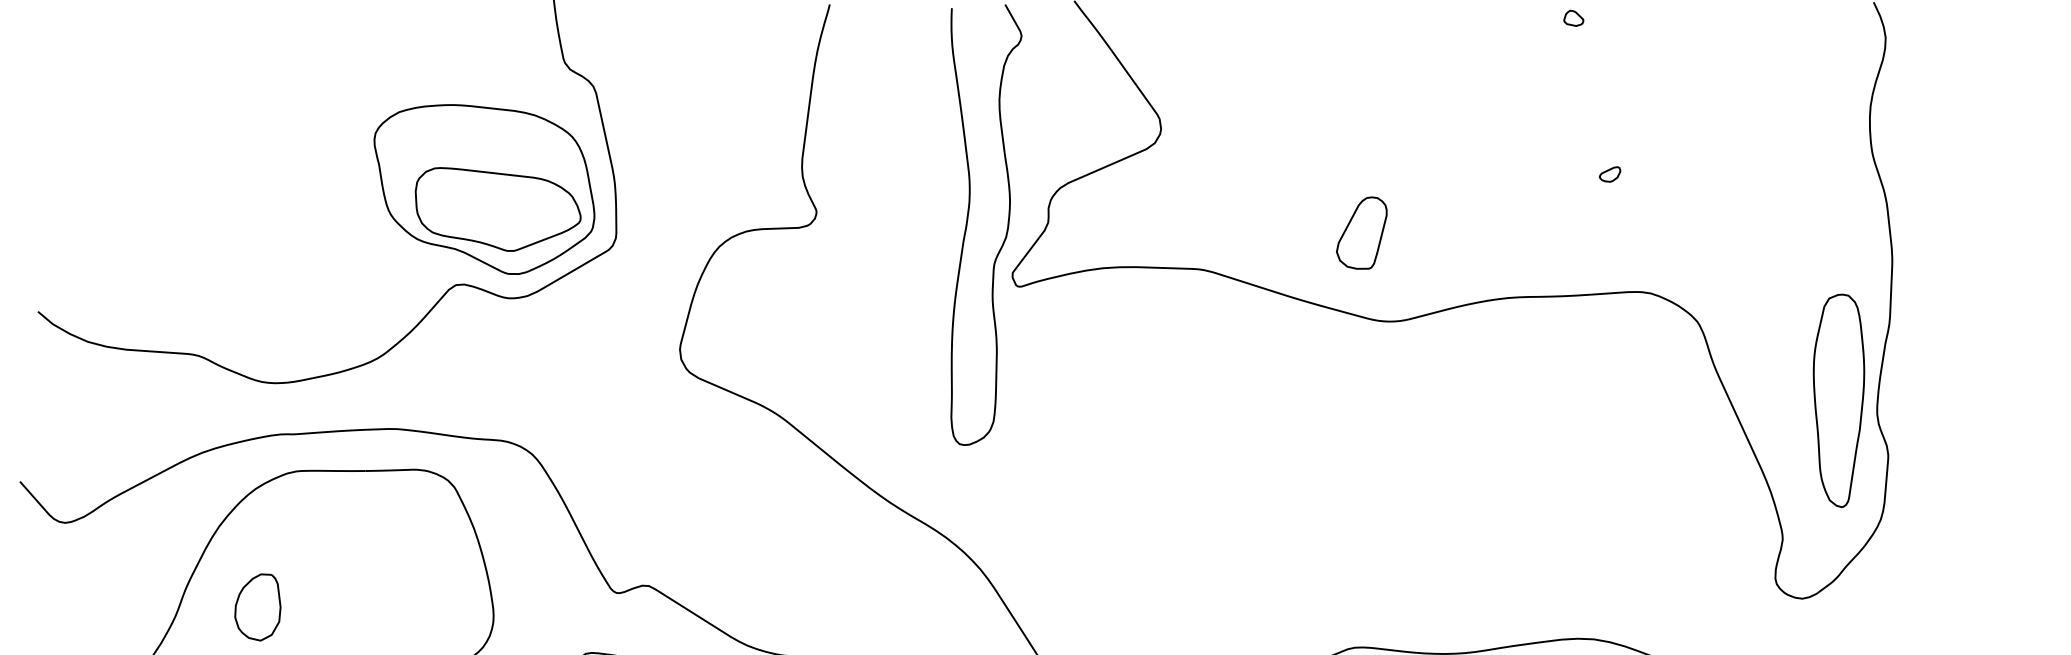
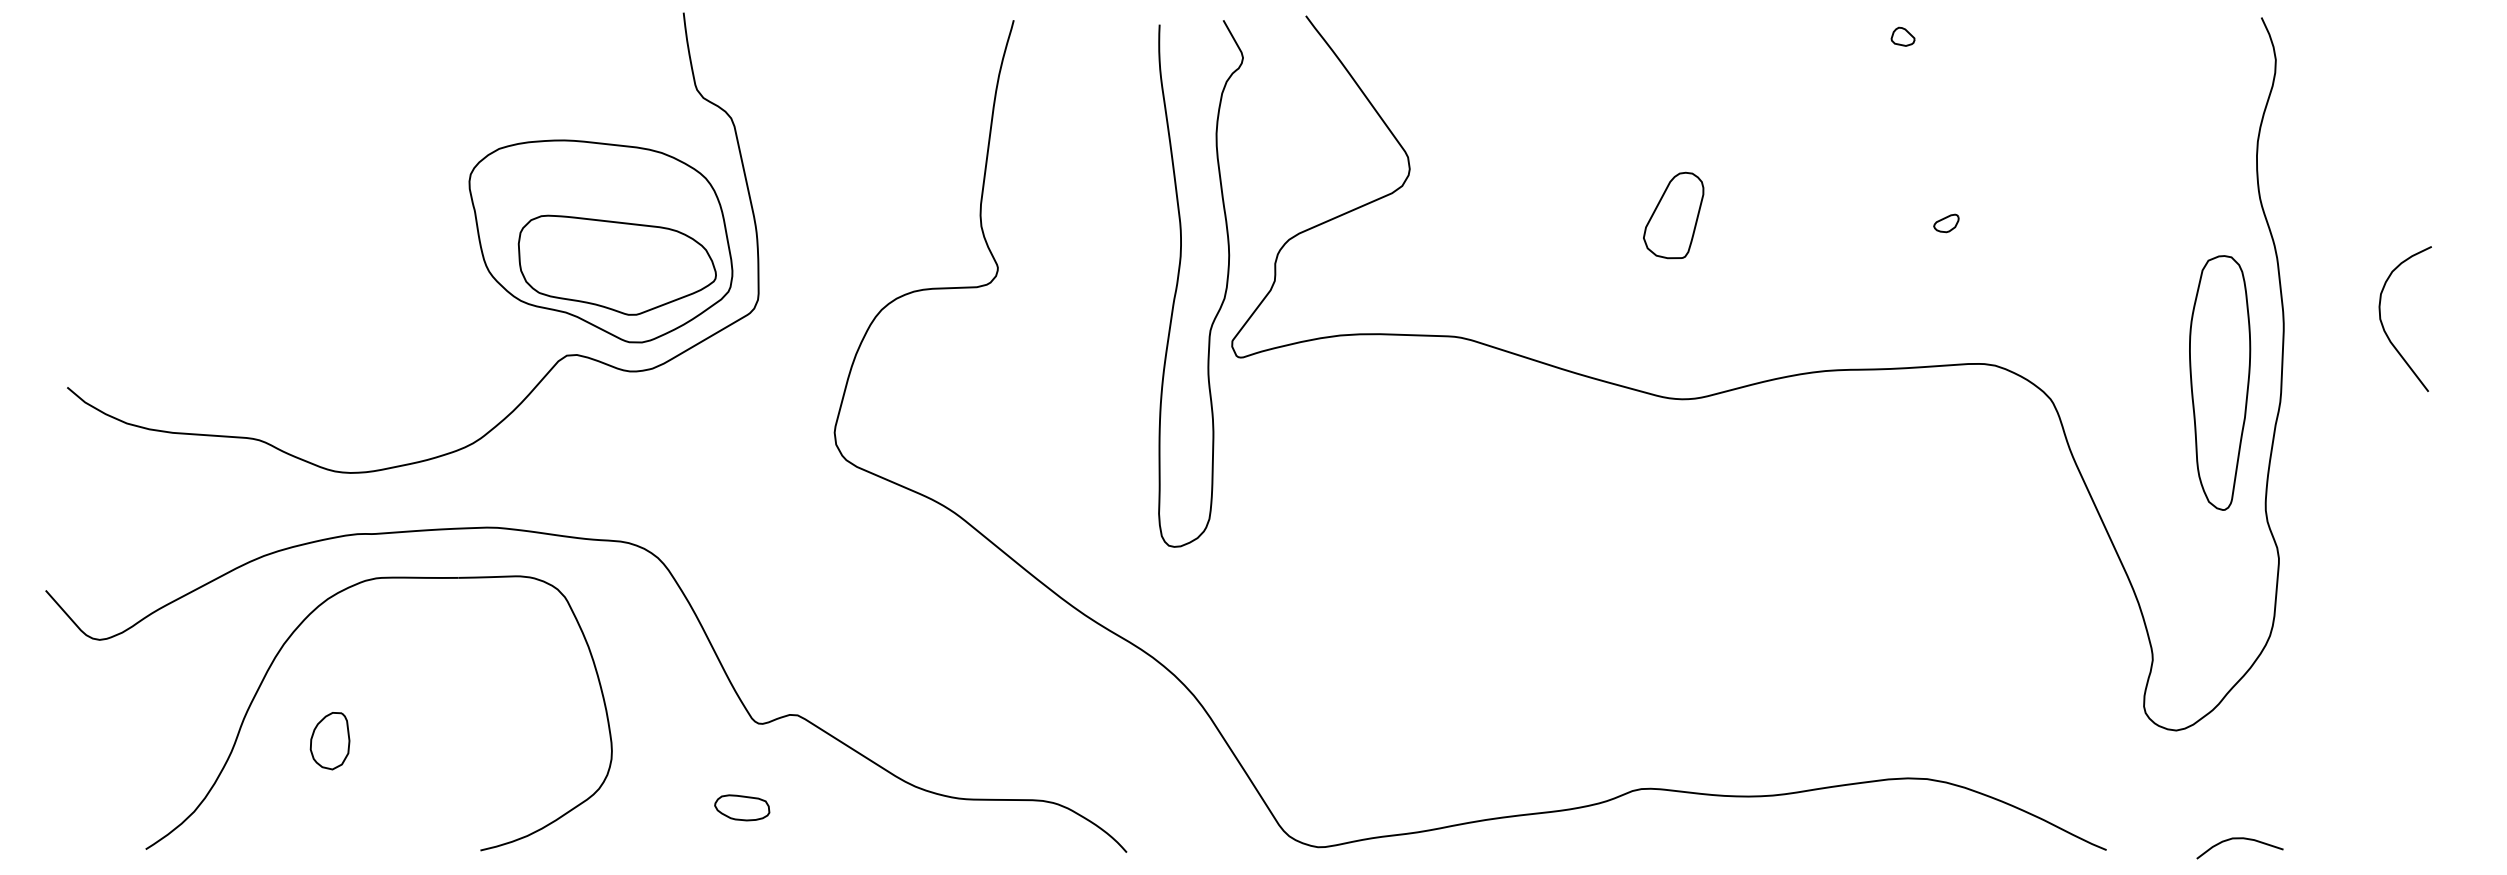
part: (1361, 233) -> (1673, 215), moved
curve: (1975, 259) -> (2383, 324), added
part: (1839, 400) -> (2220, 382), moved
part: (257, 607) -> (329, 741), size x0.71

